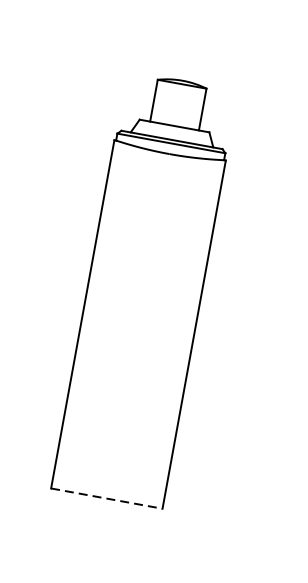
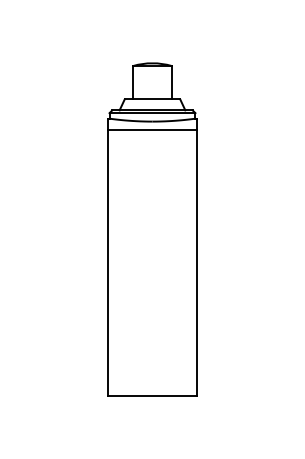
line: (167, 163) -> (152, 129), added
line: (106, 498) -> (152, 395), dashed -> solid

